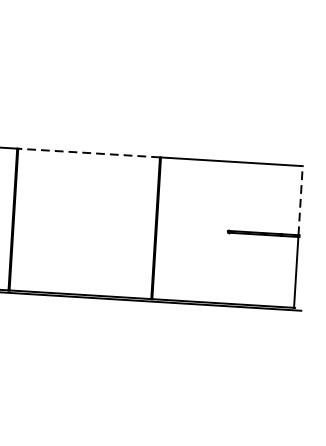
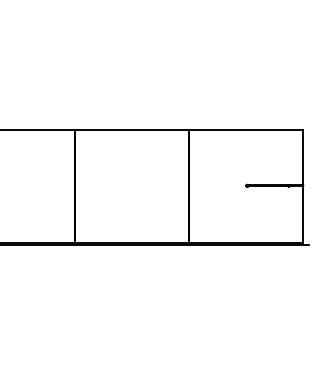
line: (88, 152) -> (131, 129), dashed -> solid
line: (300, 200) -> (302, 157), dashed -> solid

